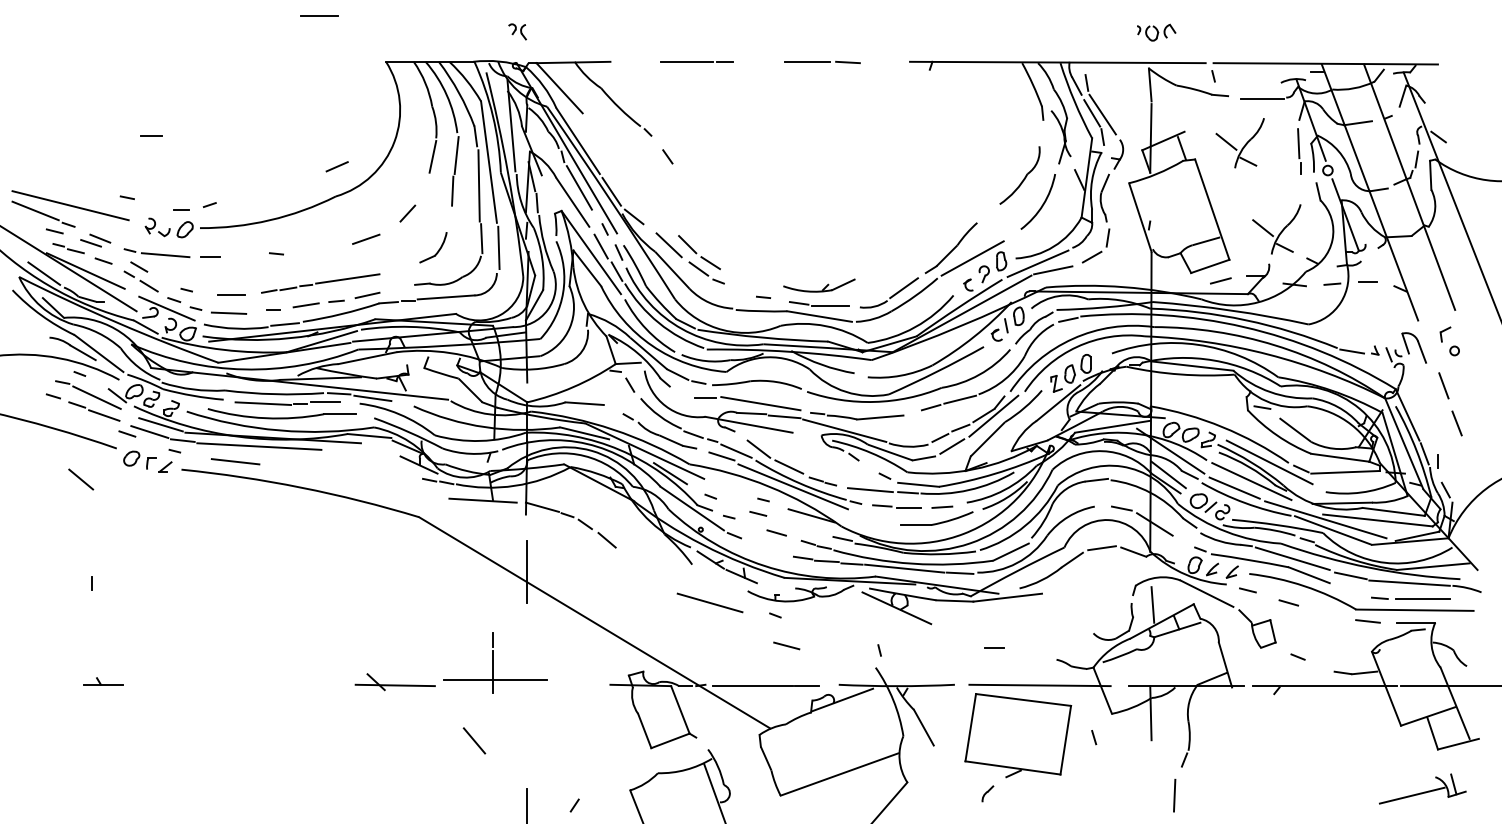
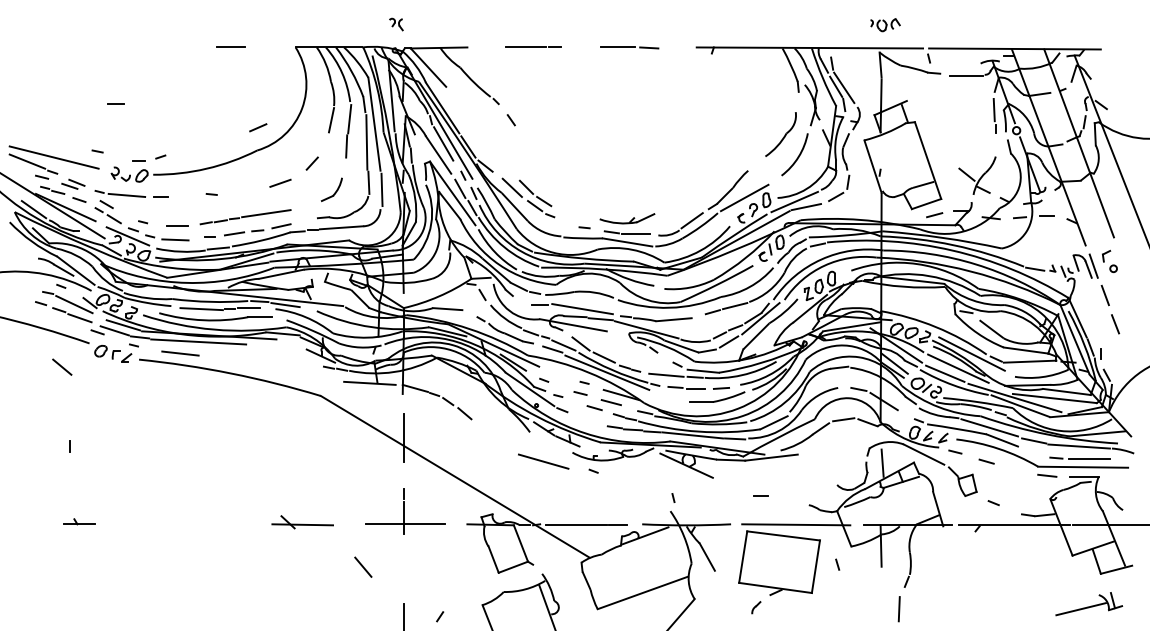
line: (319, 14) -> (230, 46), moved
part: (1240, 142) -> (949, 109), removed
line: (1428, 346) -> (1093, 265), added
line: (785, 645) -> (610, 402), moved
part: (495, 662) -> (405, 511), moved

